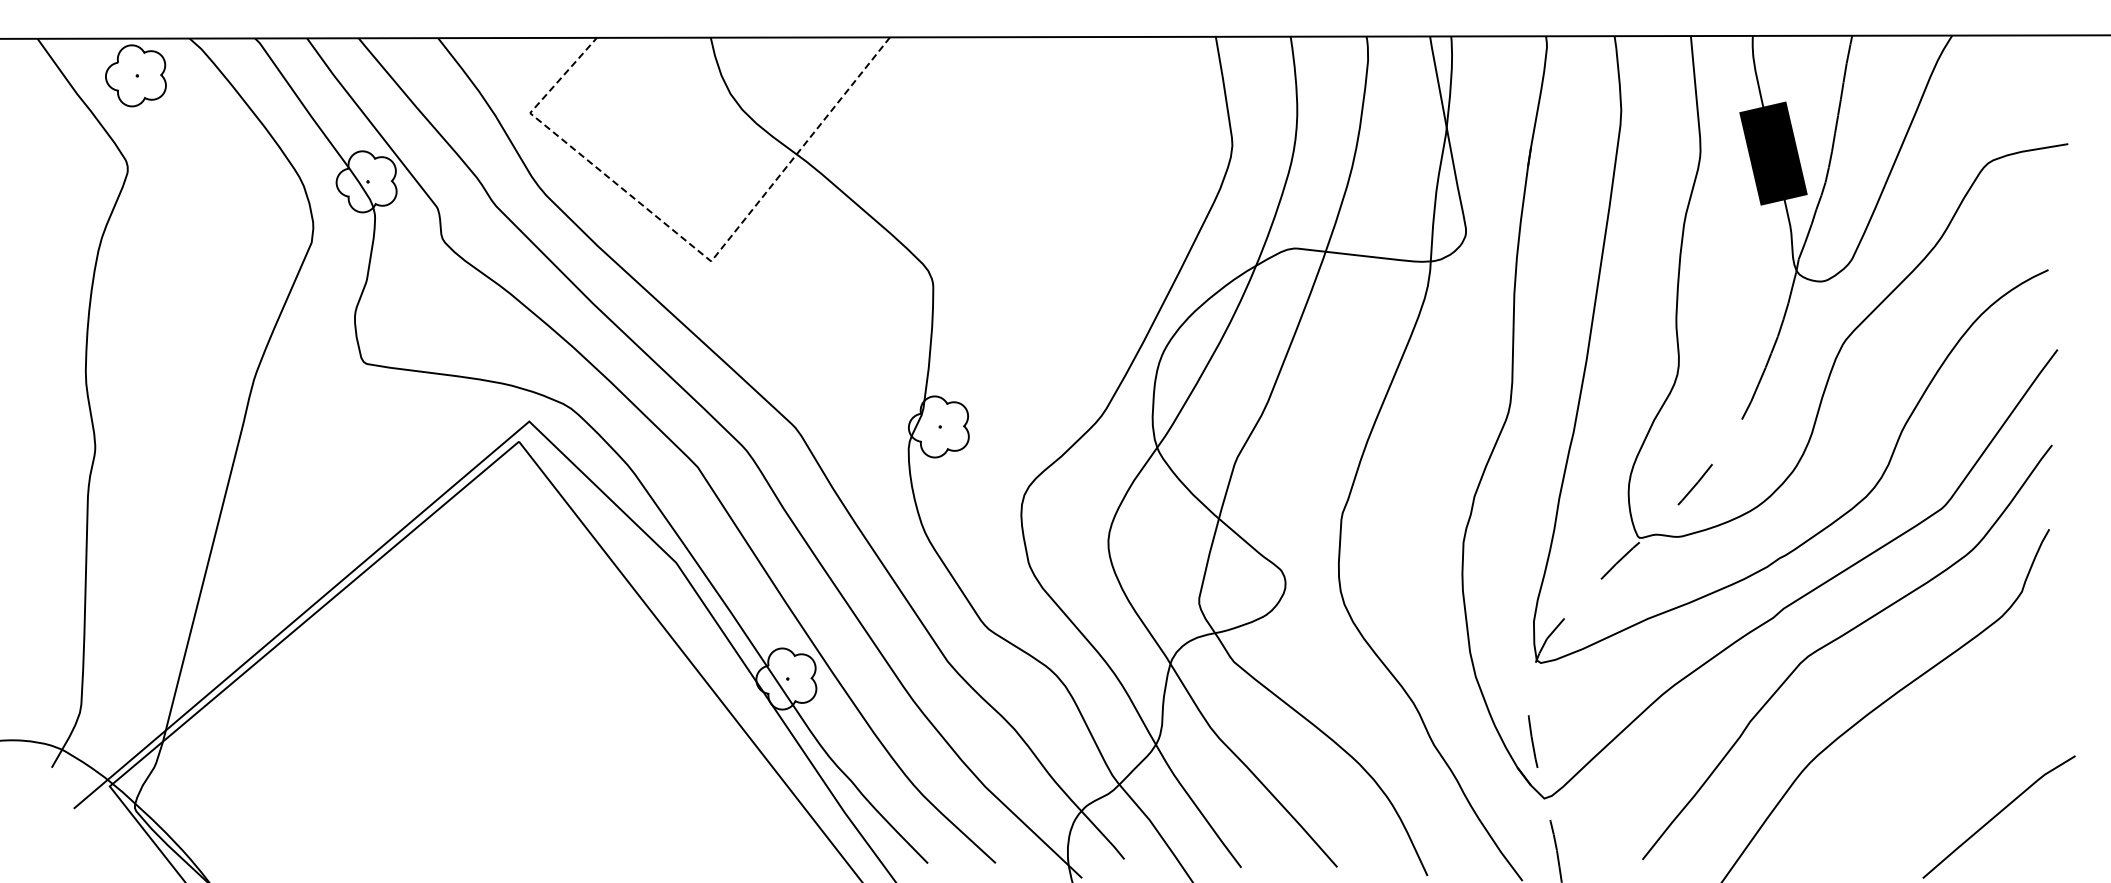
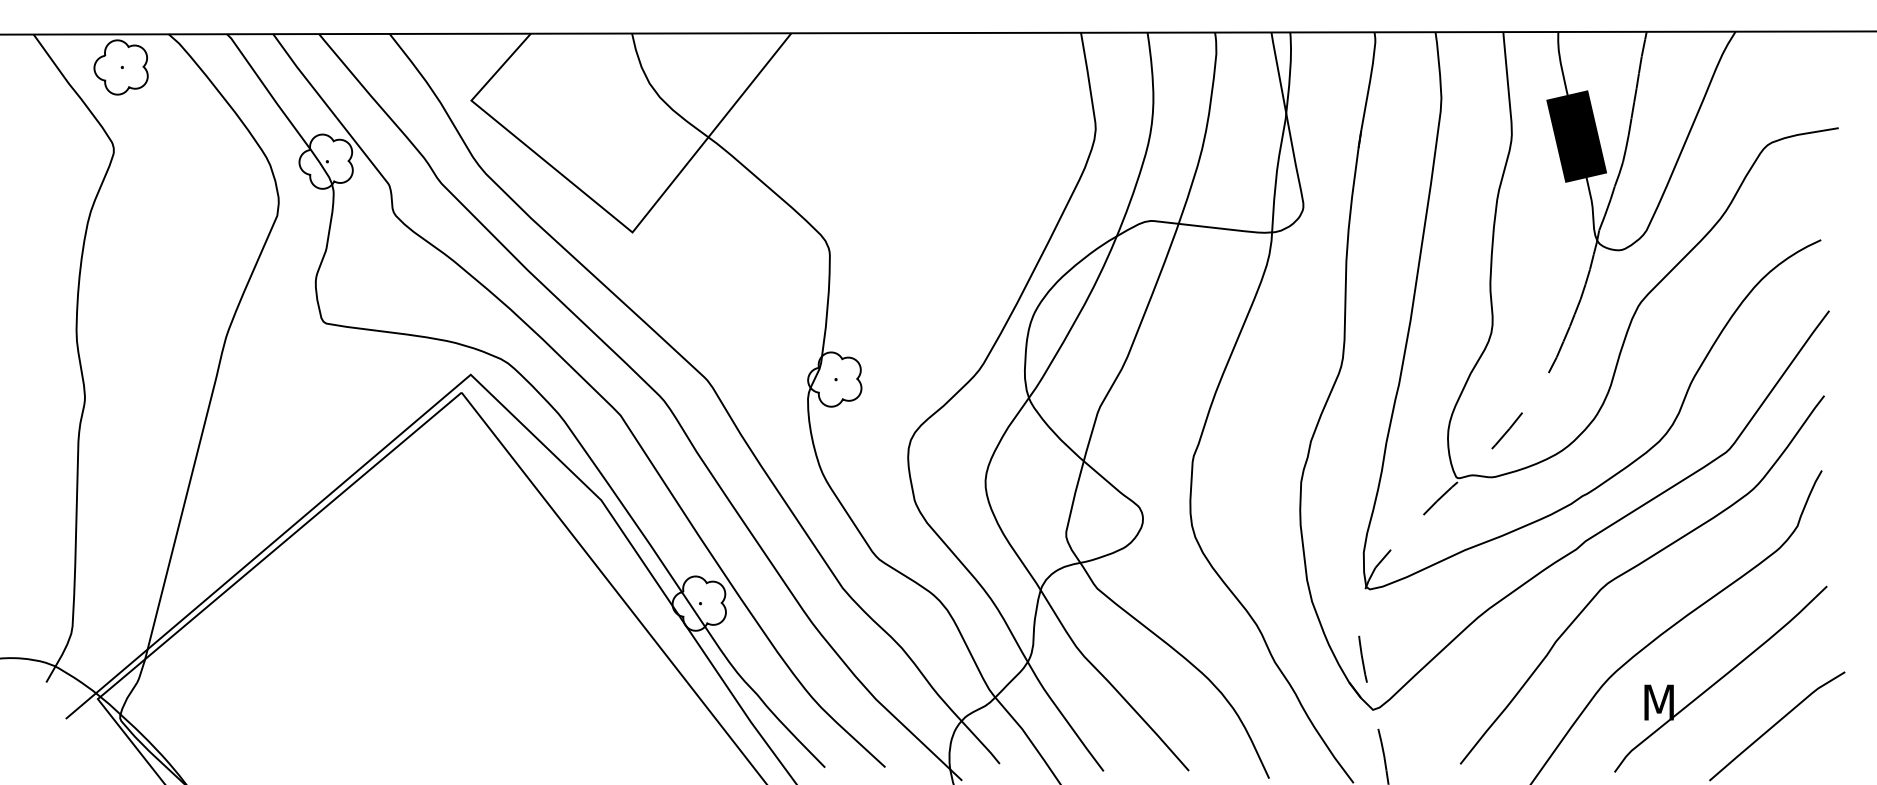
line: (692, 245) -> (615, 218), dashed -> solid
part: (1935, 764) -> (1720, 679), added

